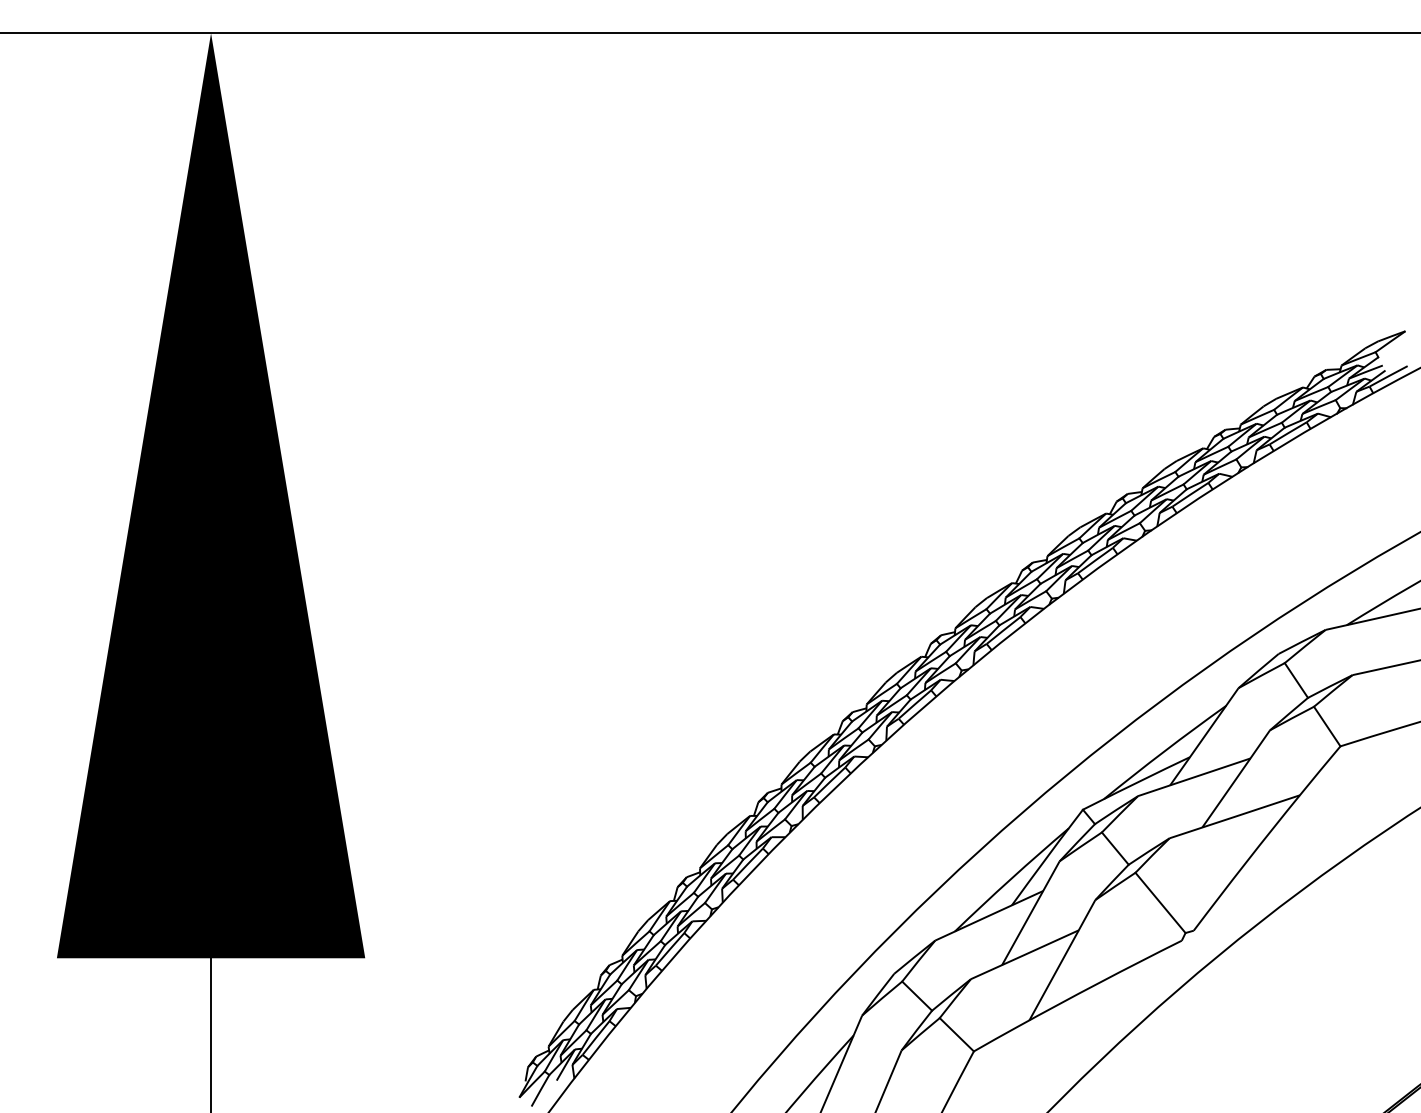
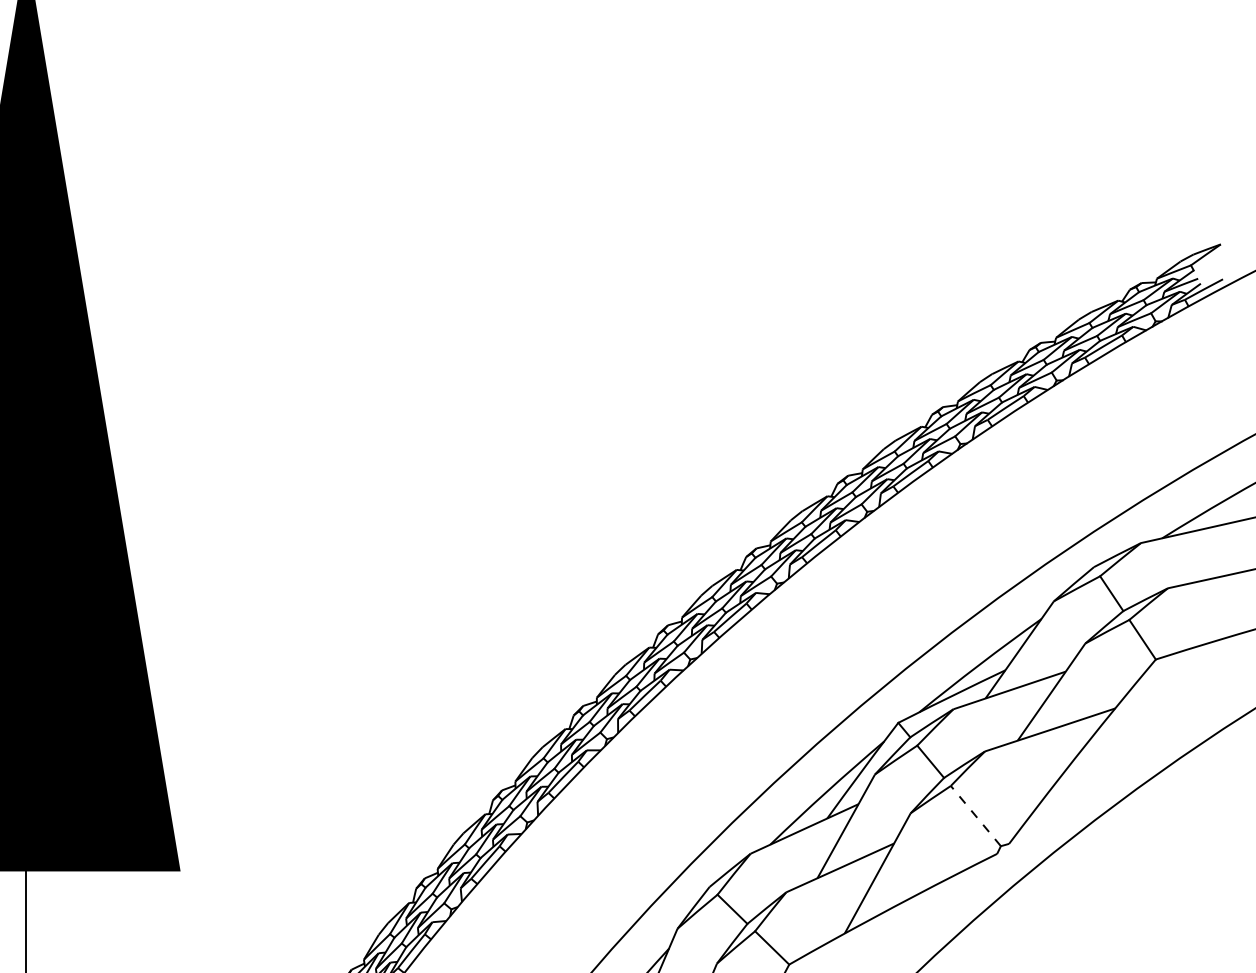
line: (1160, 902) -> (975, 815), solid -> dashed

